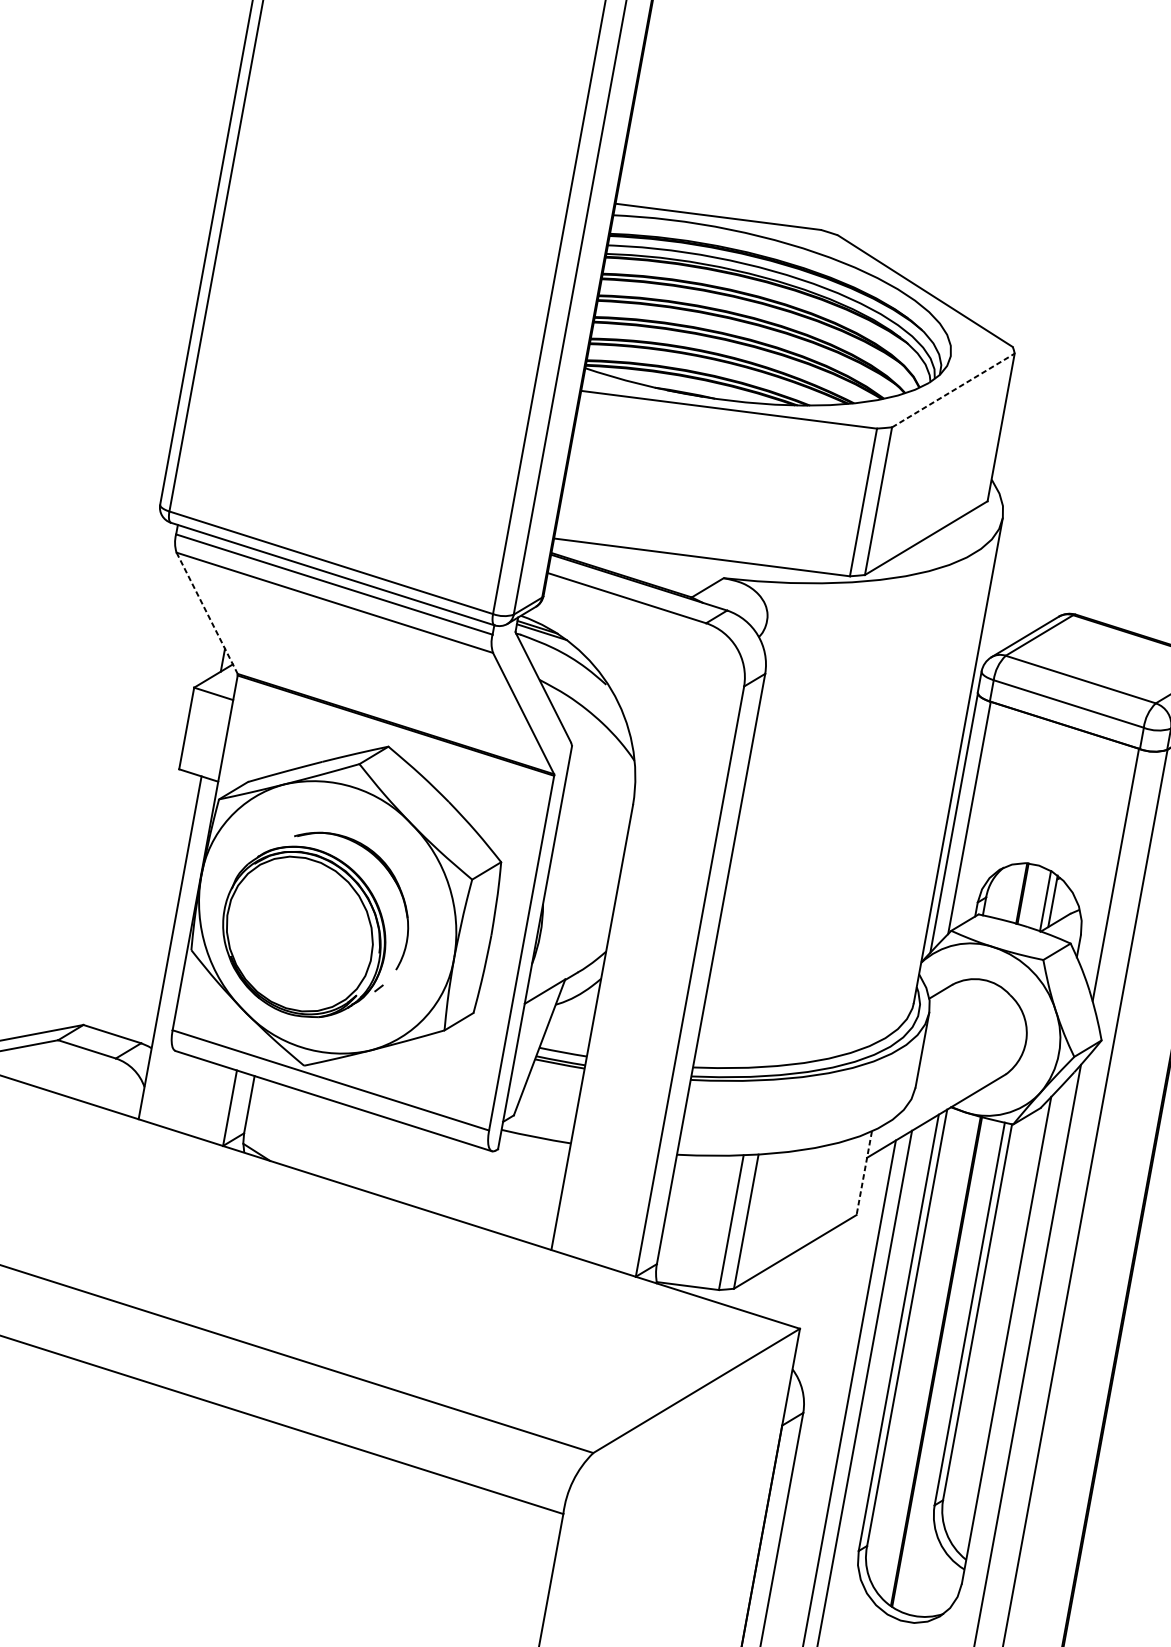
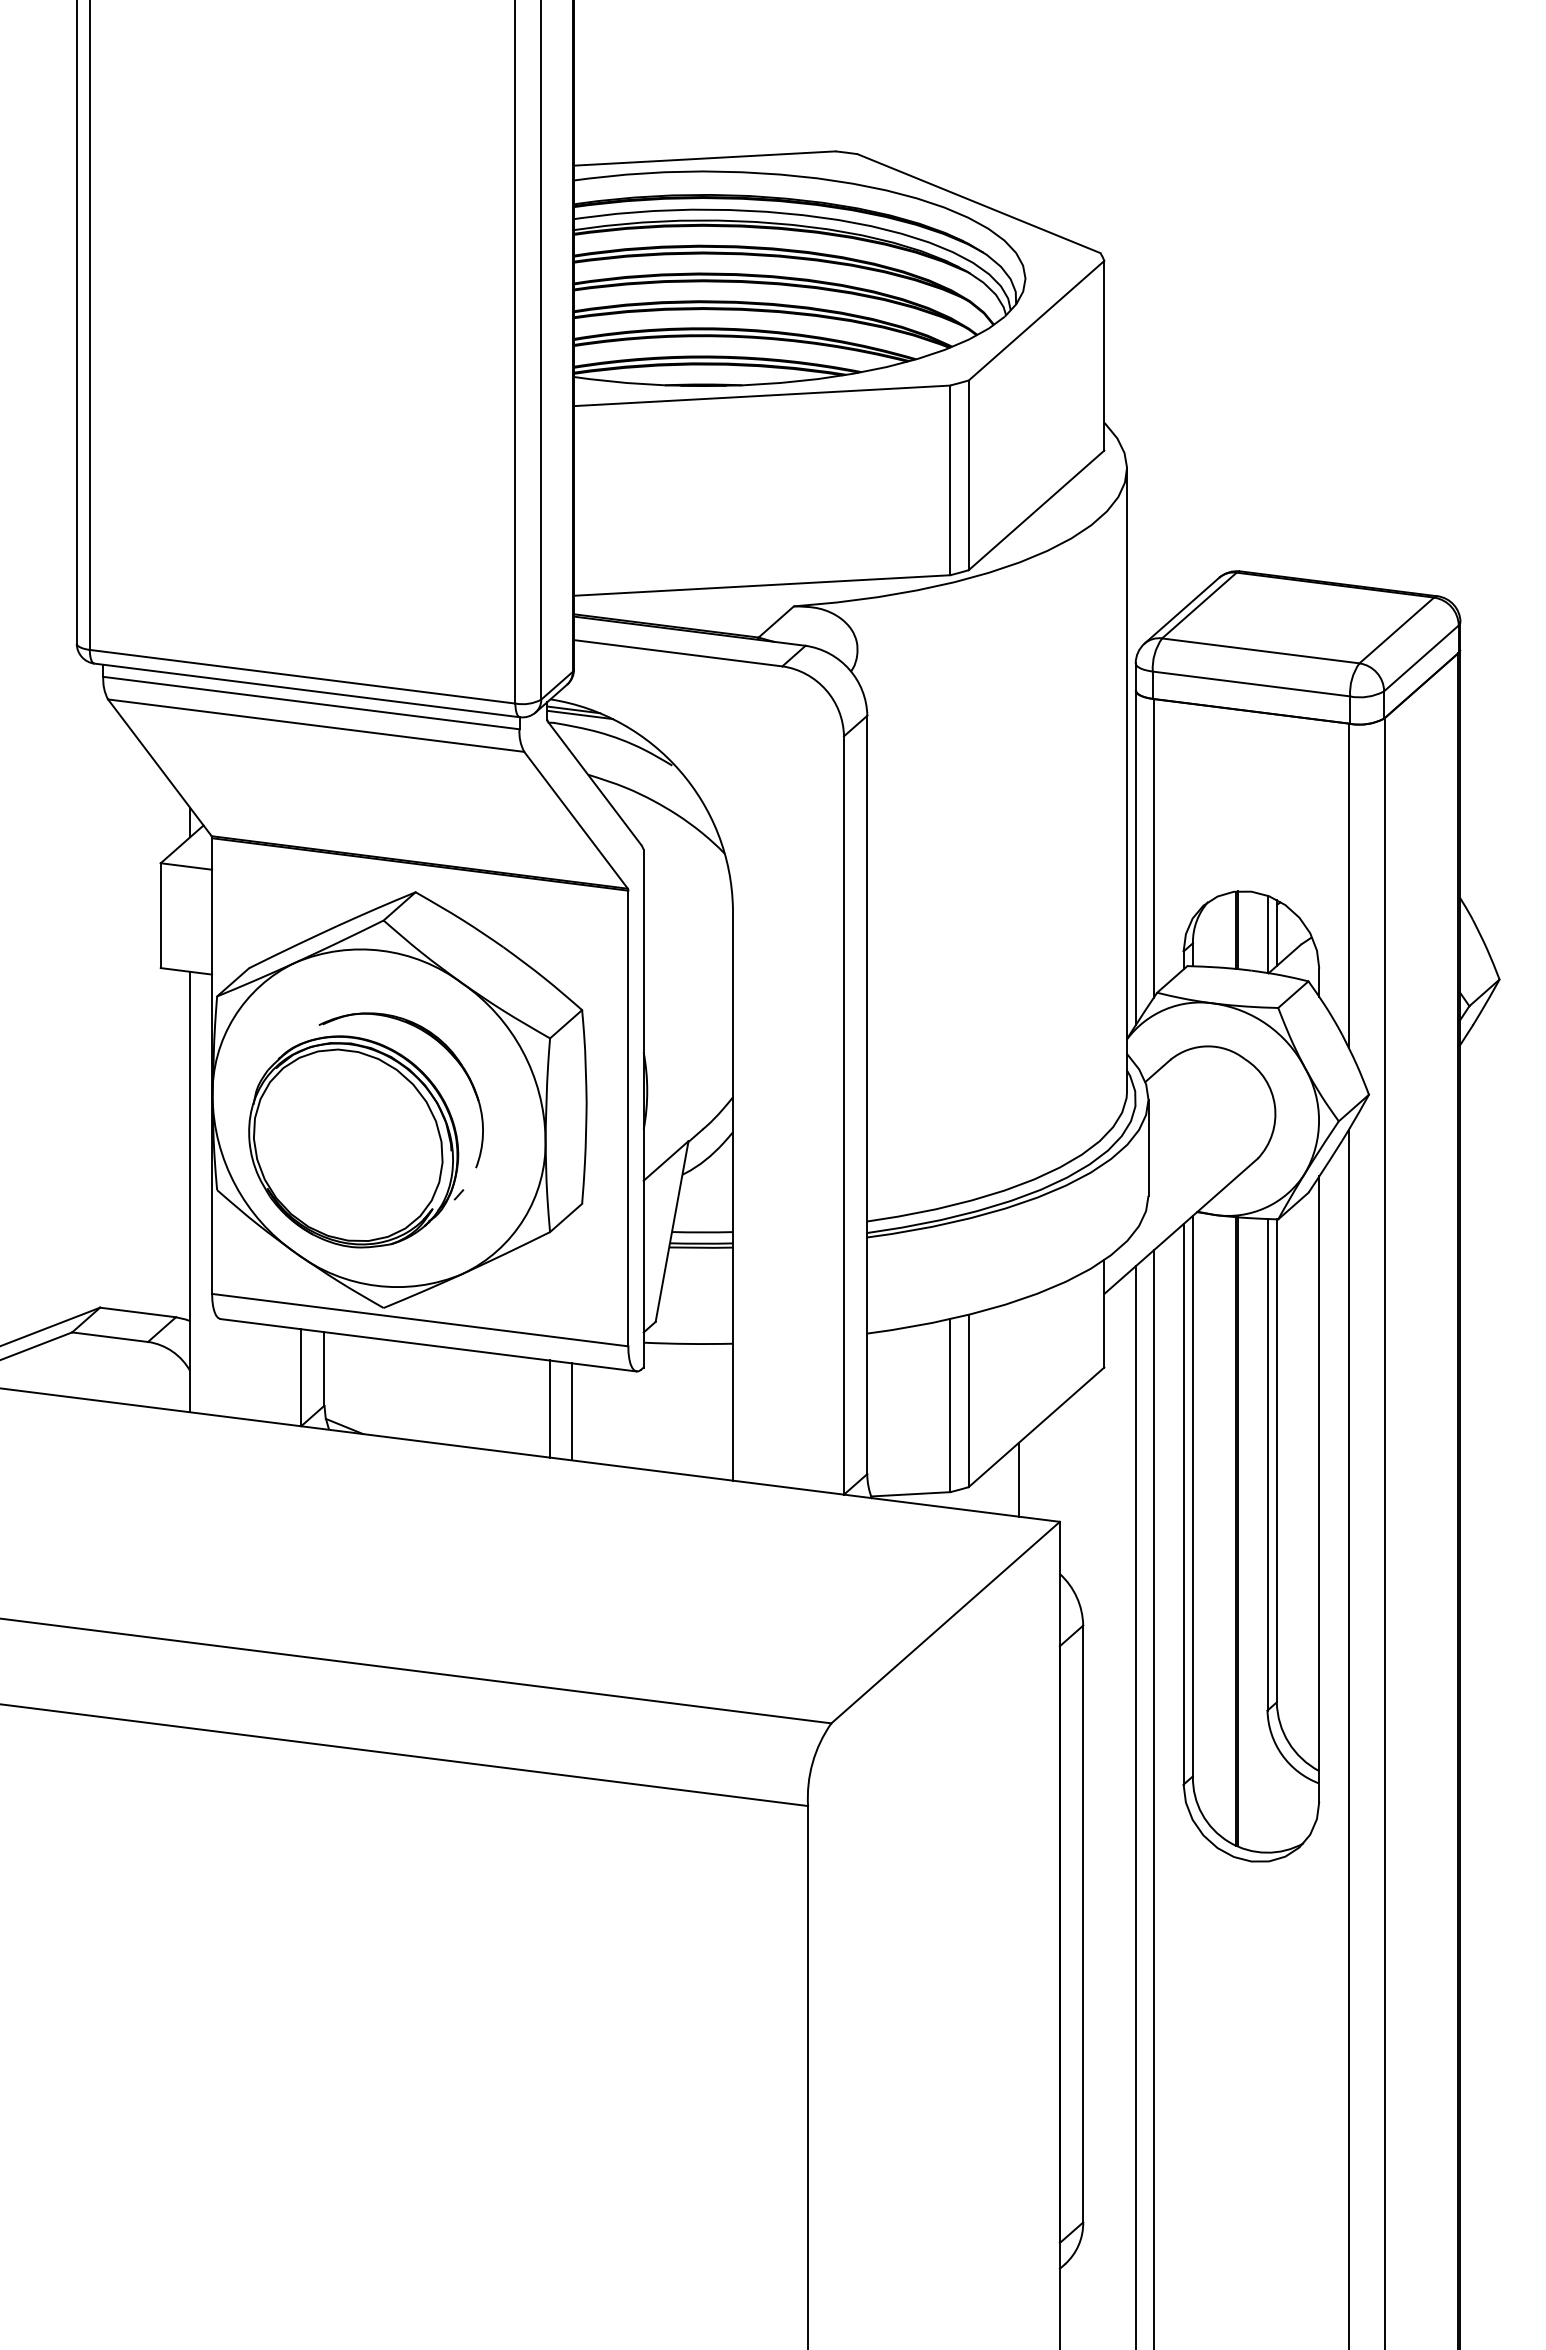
line: (953, 390) -> (1036, 320), dashed -> solid
line: (206, 612) -> (159, 767), dashed -> solid
line: (418, 1167) -> (549, 1408), added
line: (864, 1172) -> (1104, 1313), dashed -> solid
line: (435, 1173) -> (571, 1411), added
line: (773, 1289) -> (1018, 1479), added

